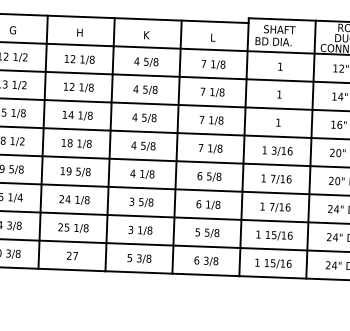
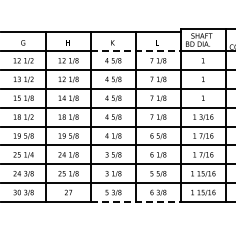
line: (179, 49) -> (135, 51), solid -> dashed
line: (171, 272) -> (135, 201), solid -> dashed

